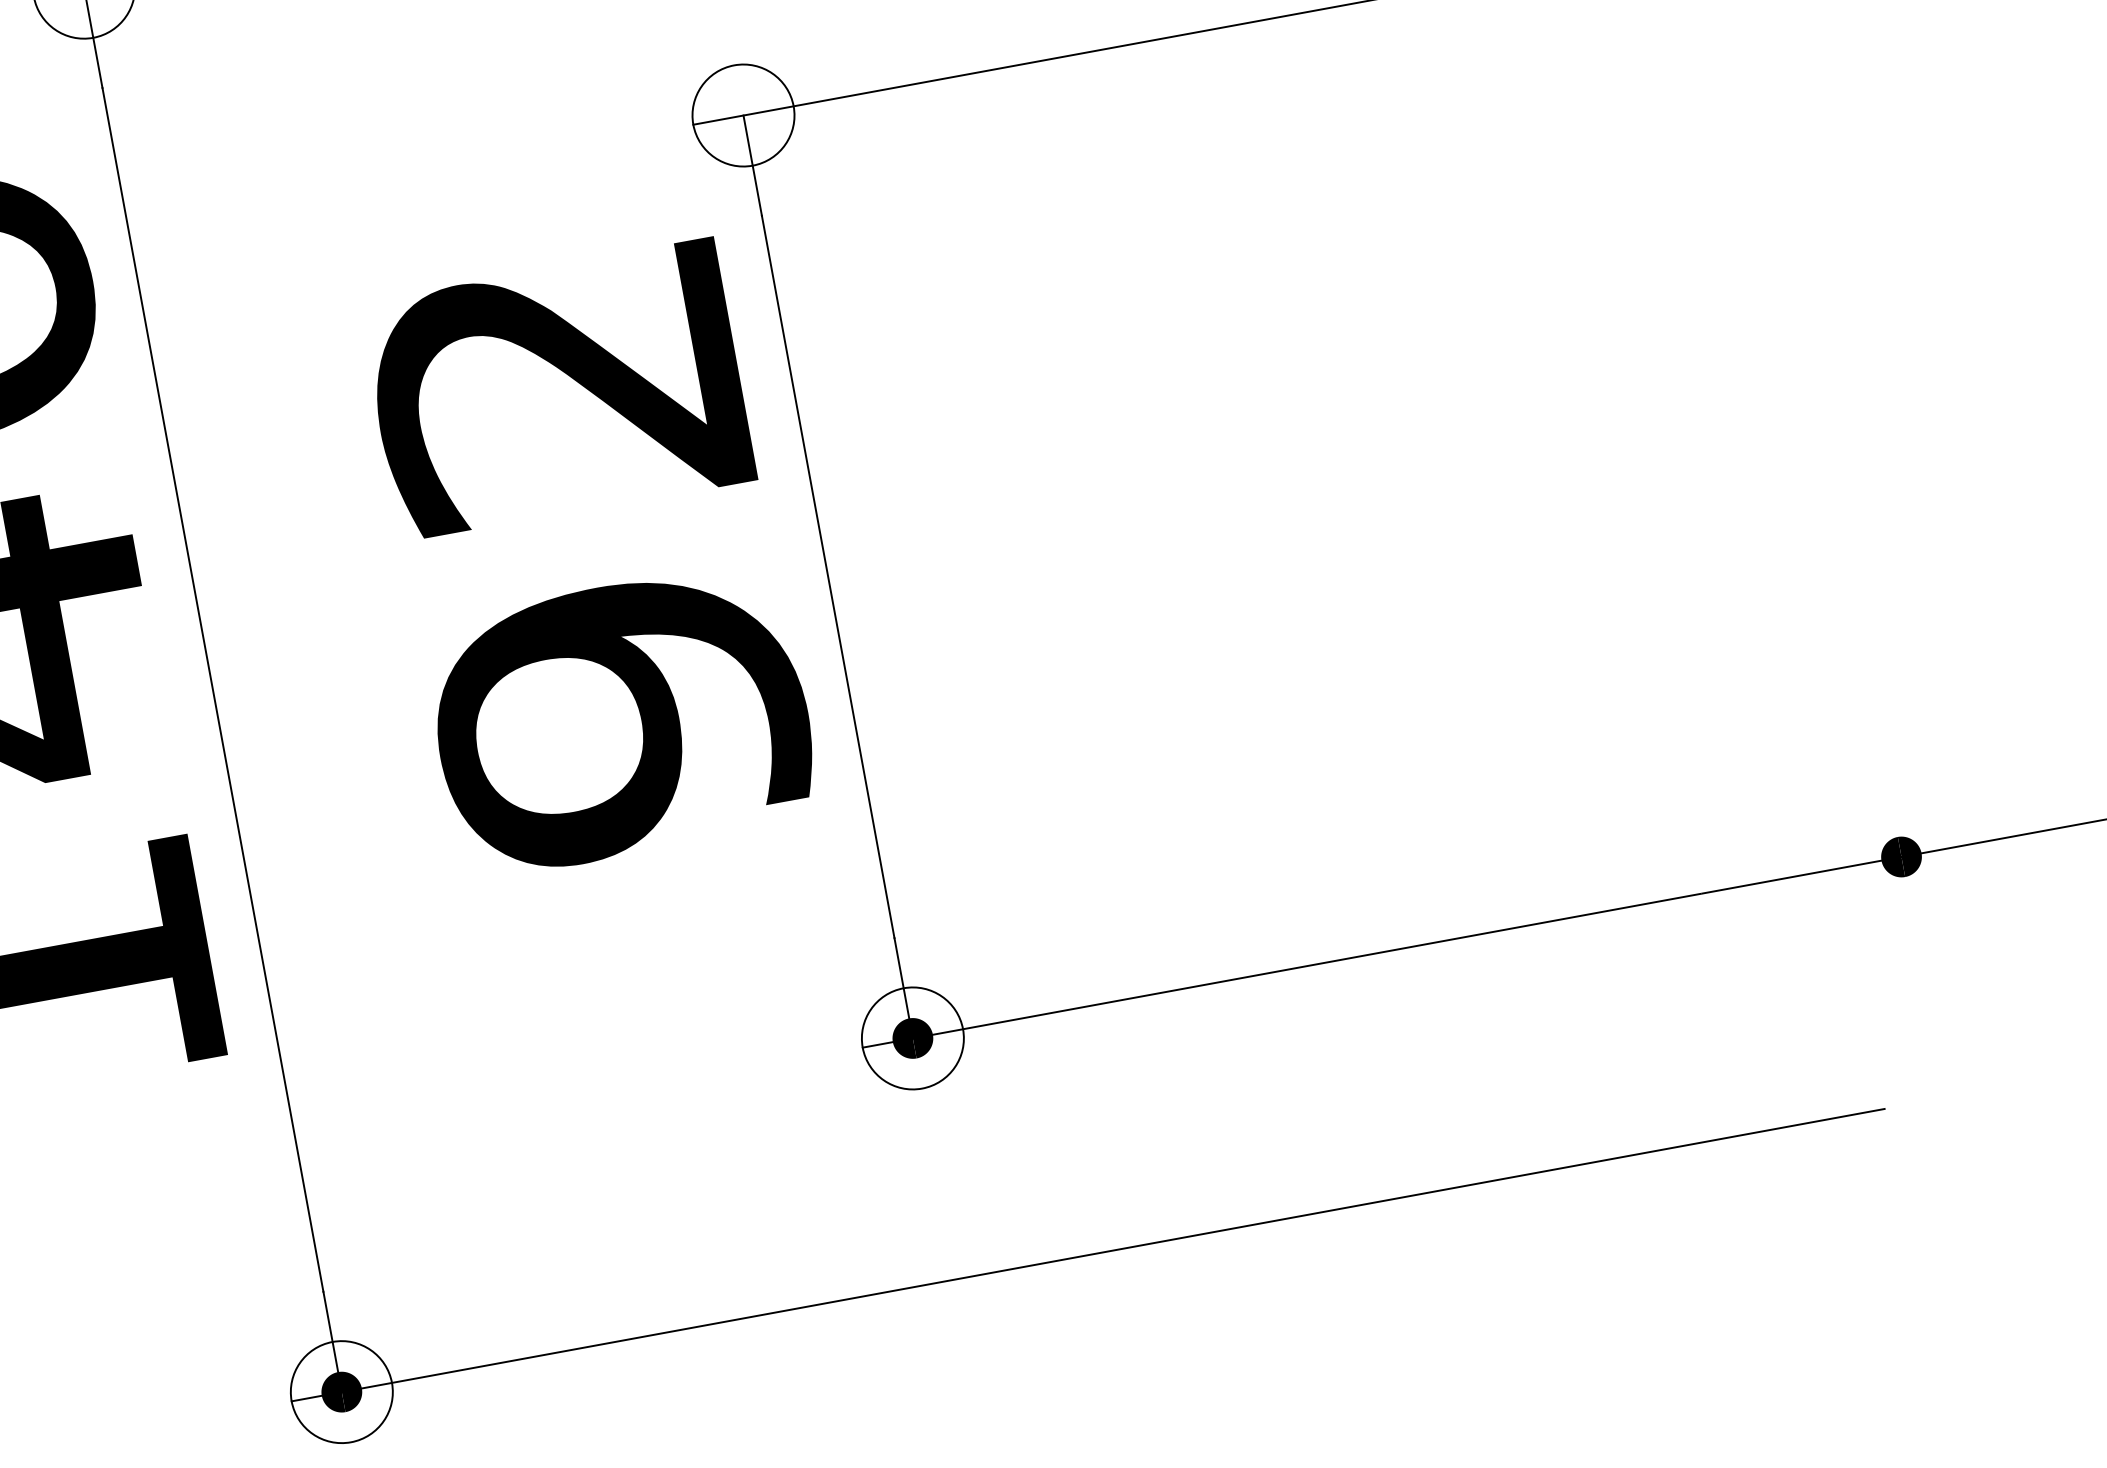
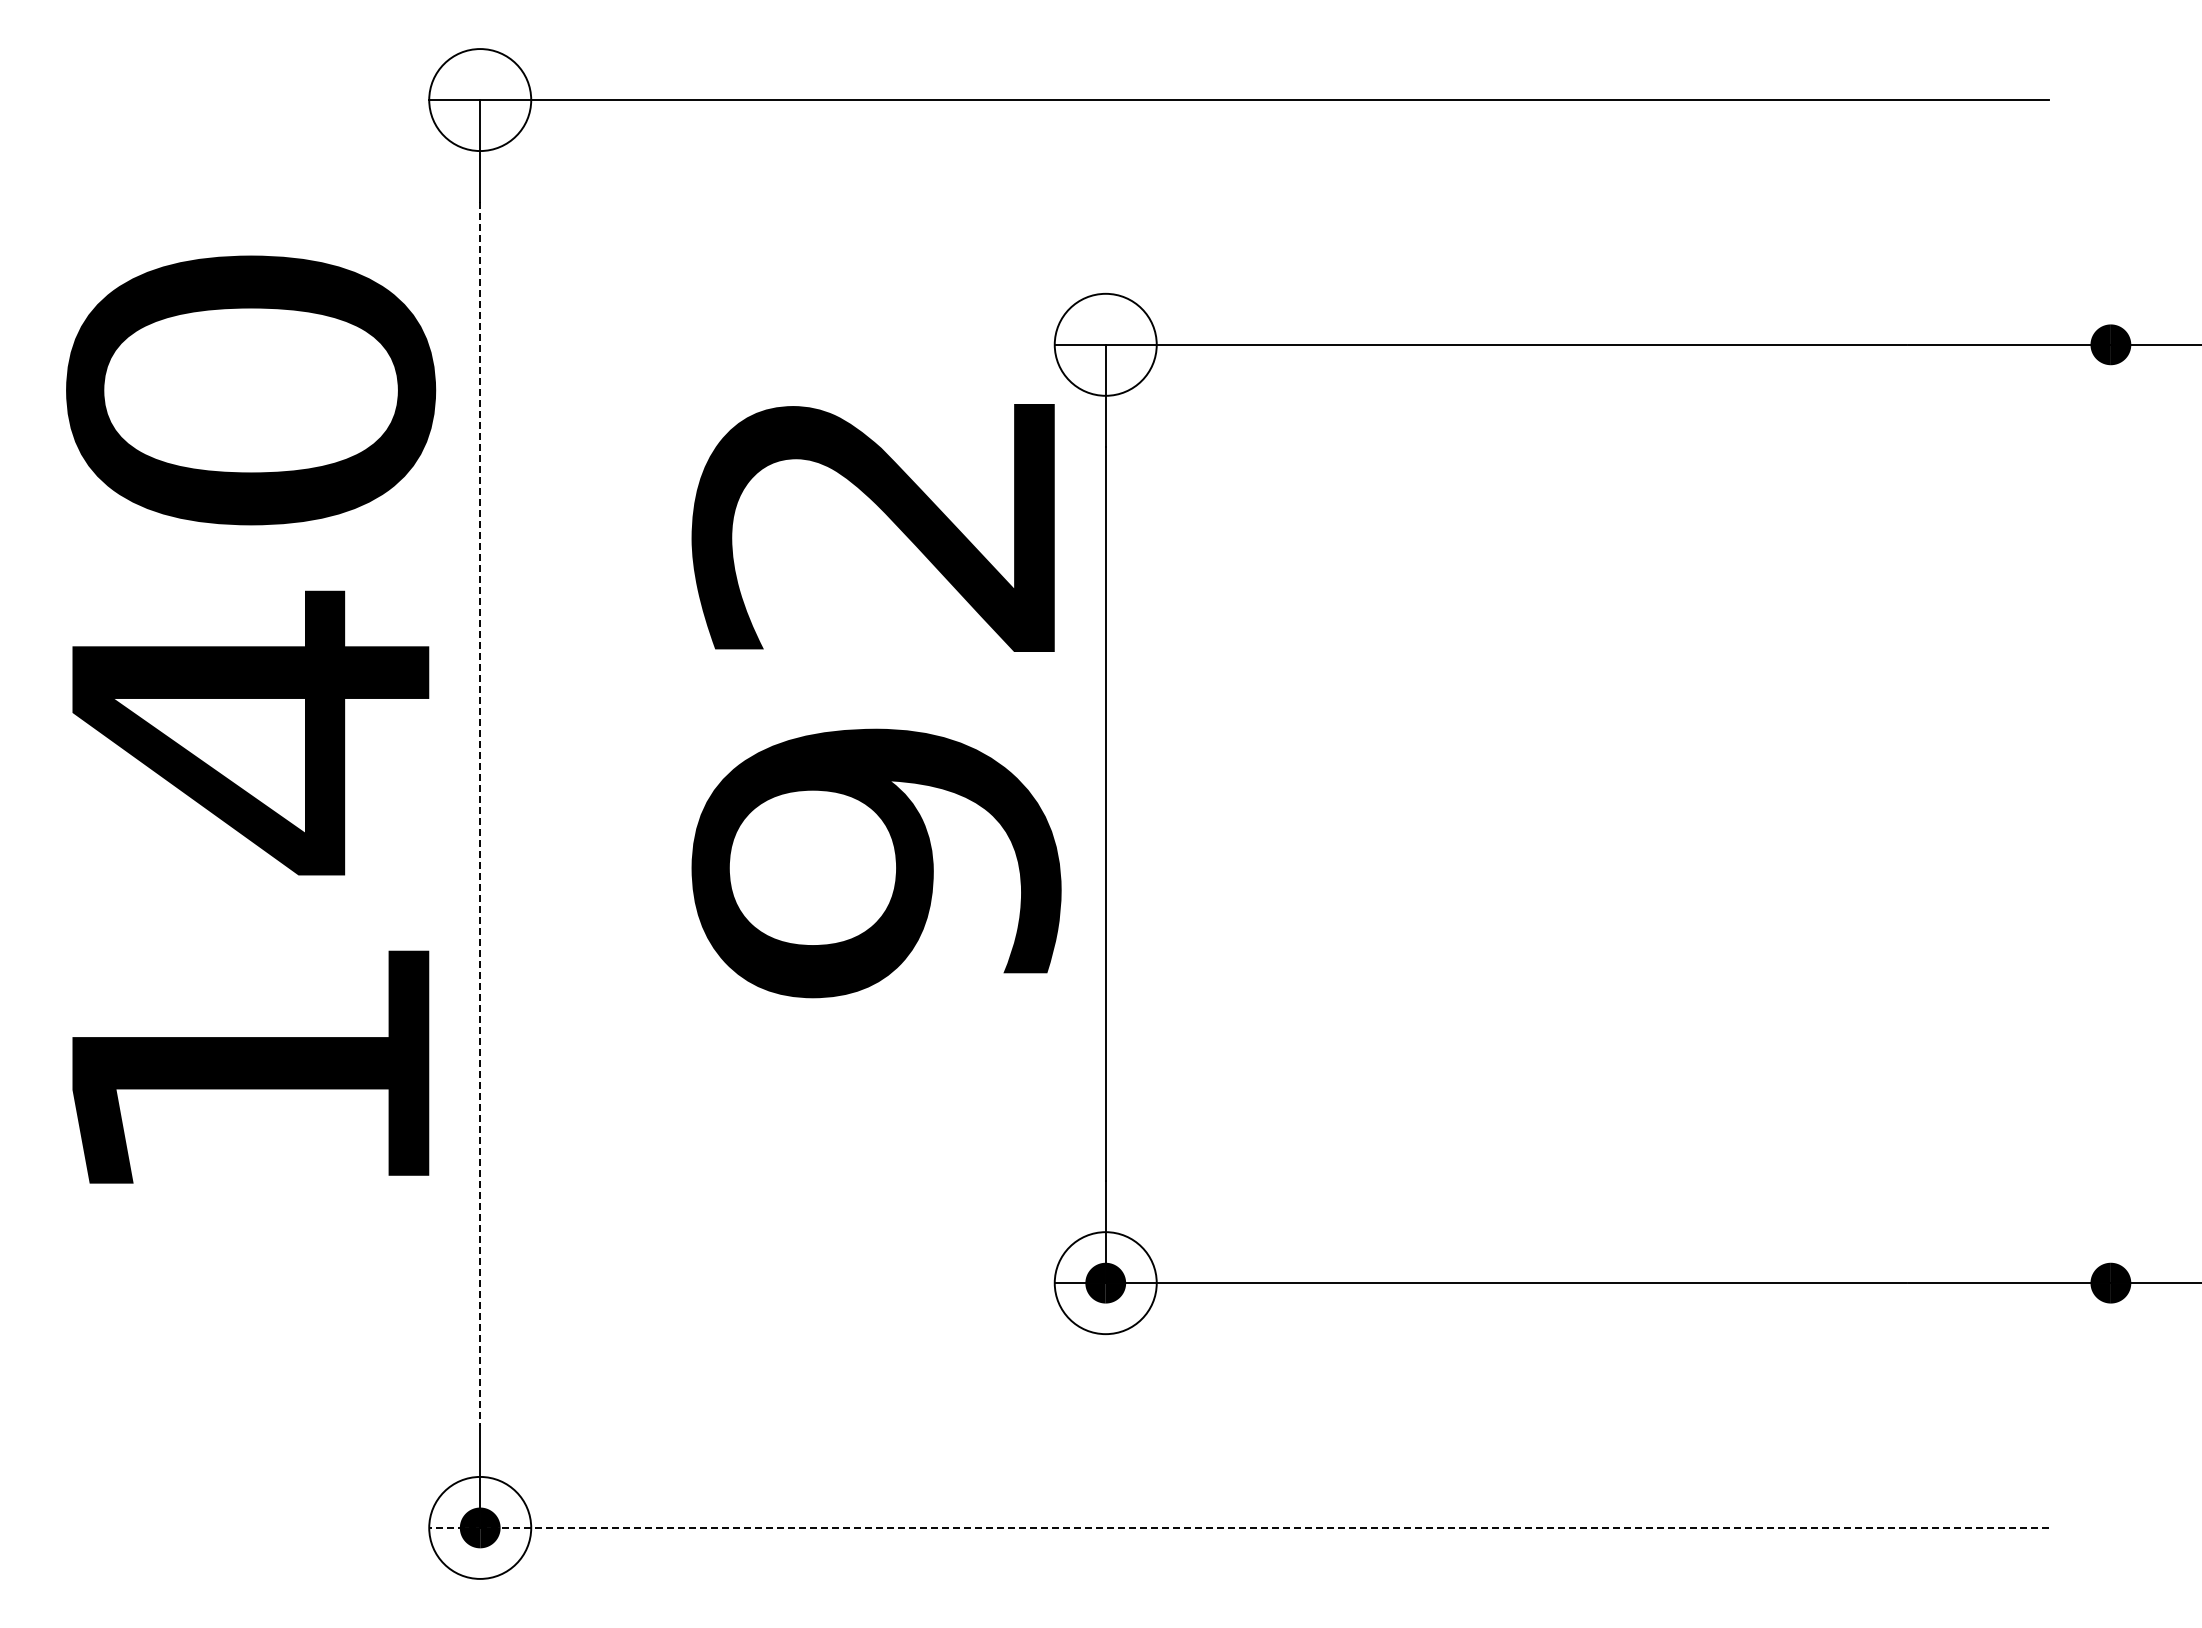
text: (592, 560) -> (876, 701), moved
line: (213, 690) -> (480, 814), solid -> dashed
line: (1088, 1254) -> (1239, 1527), solid -> dashed

